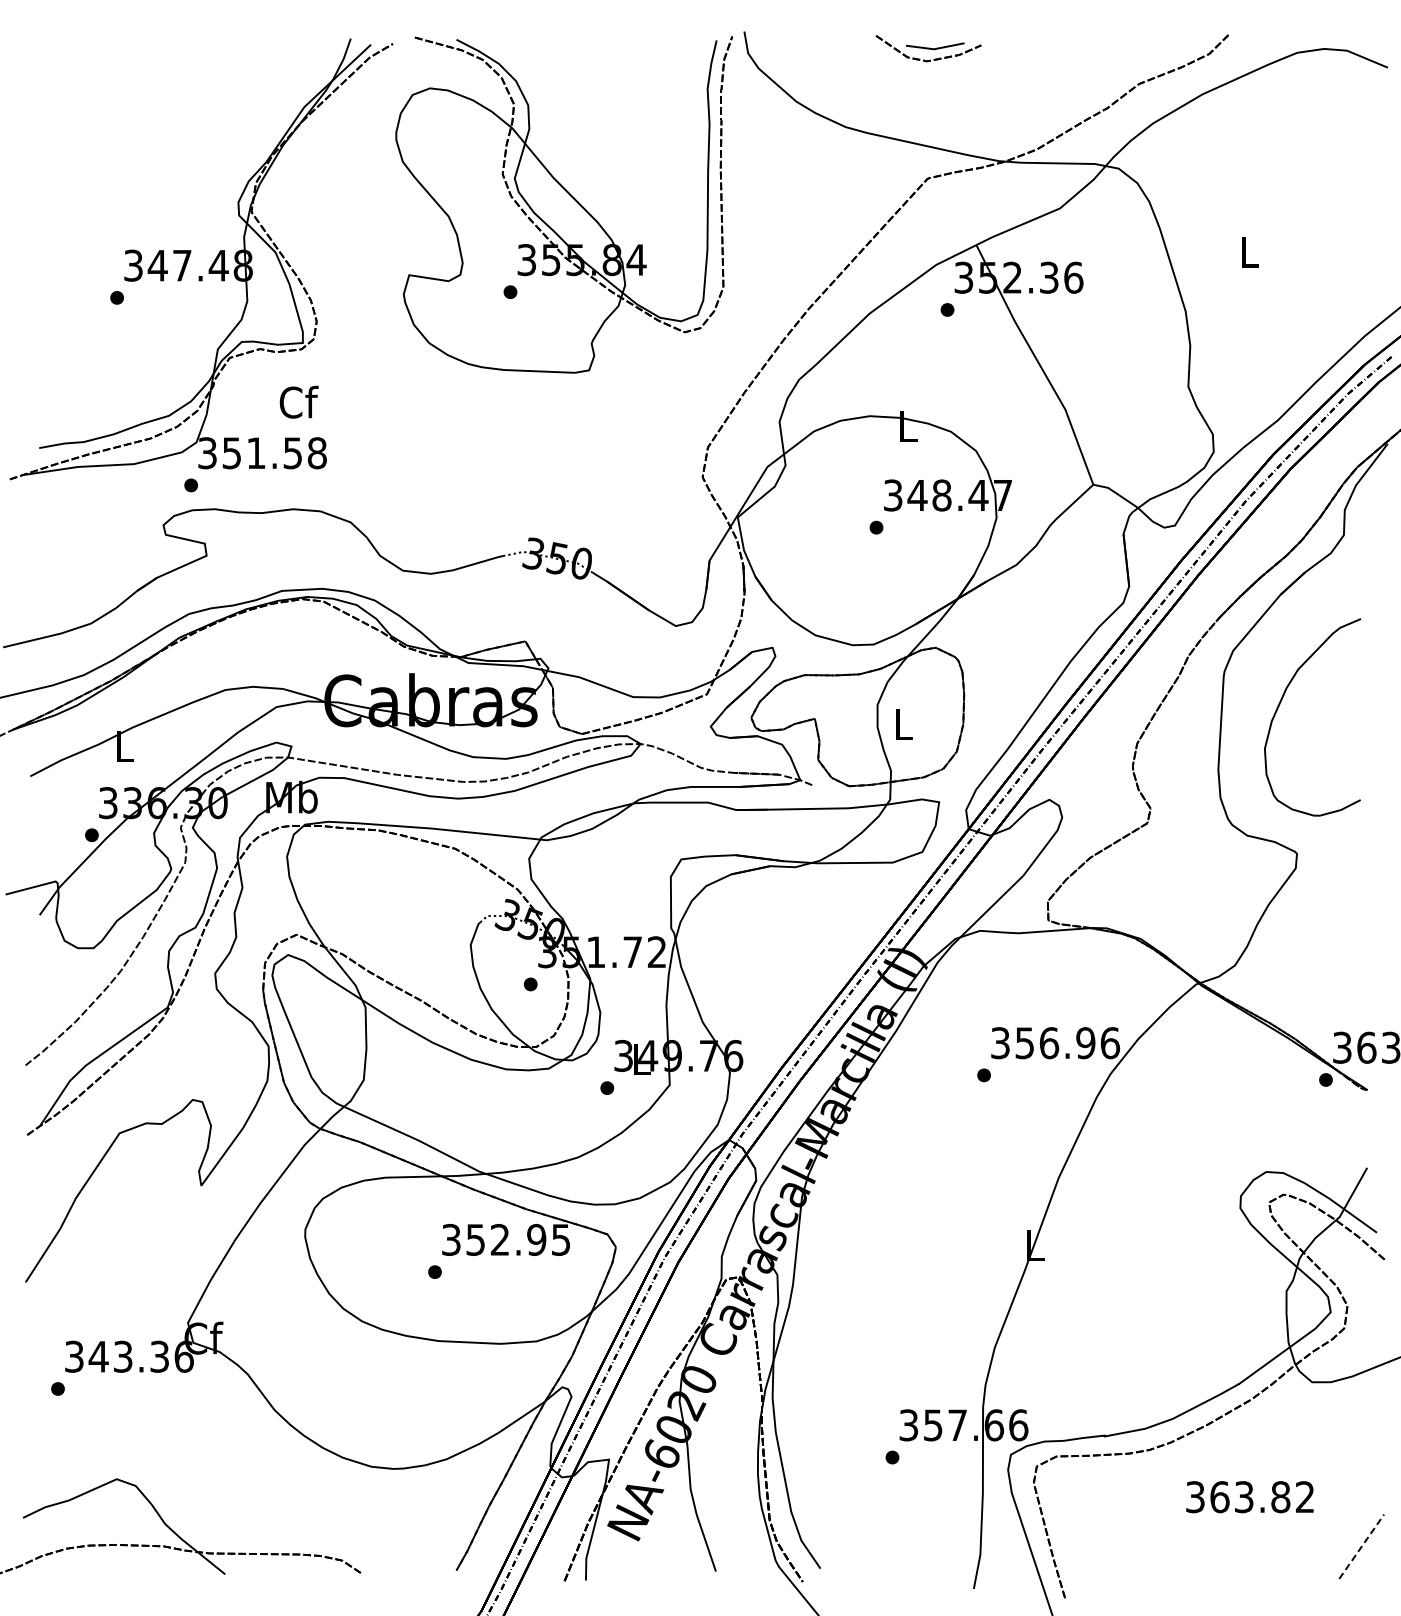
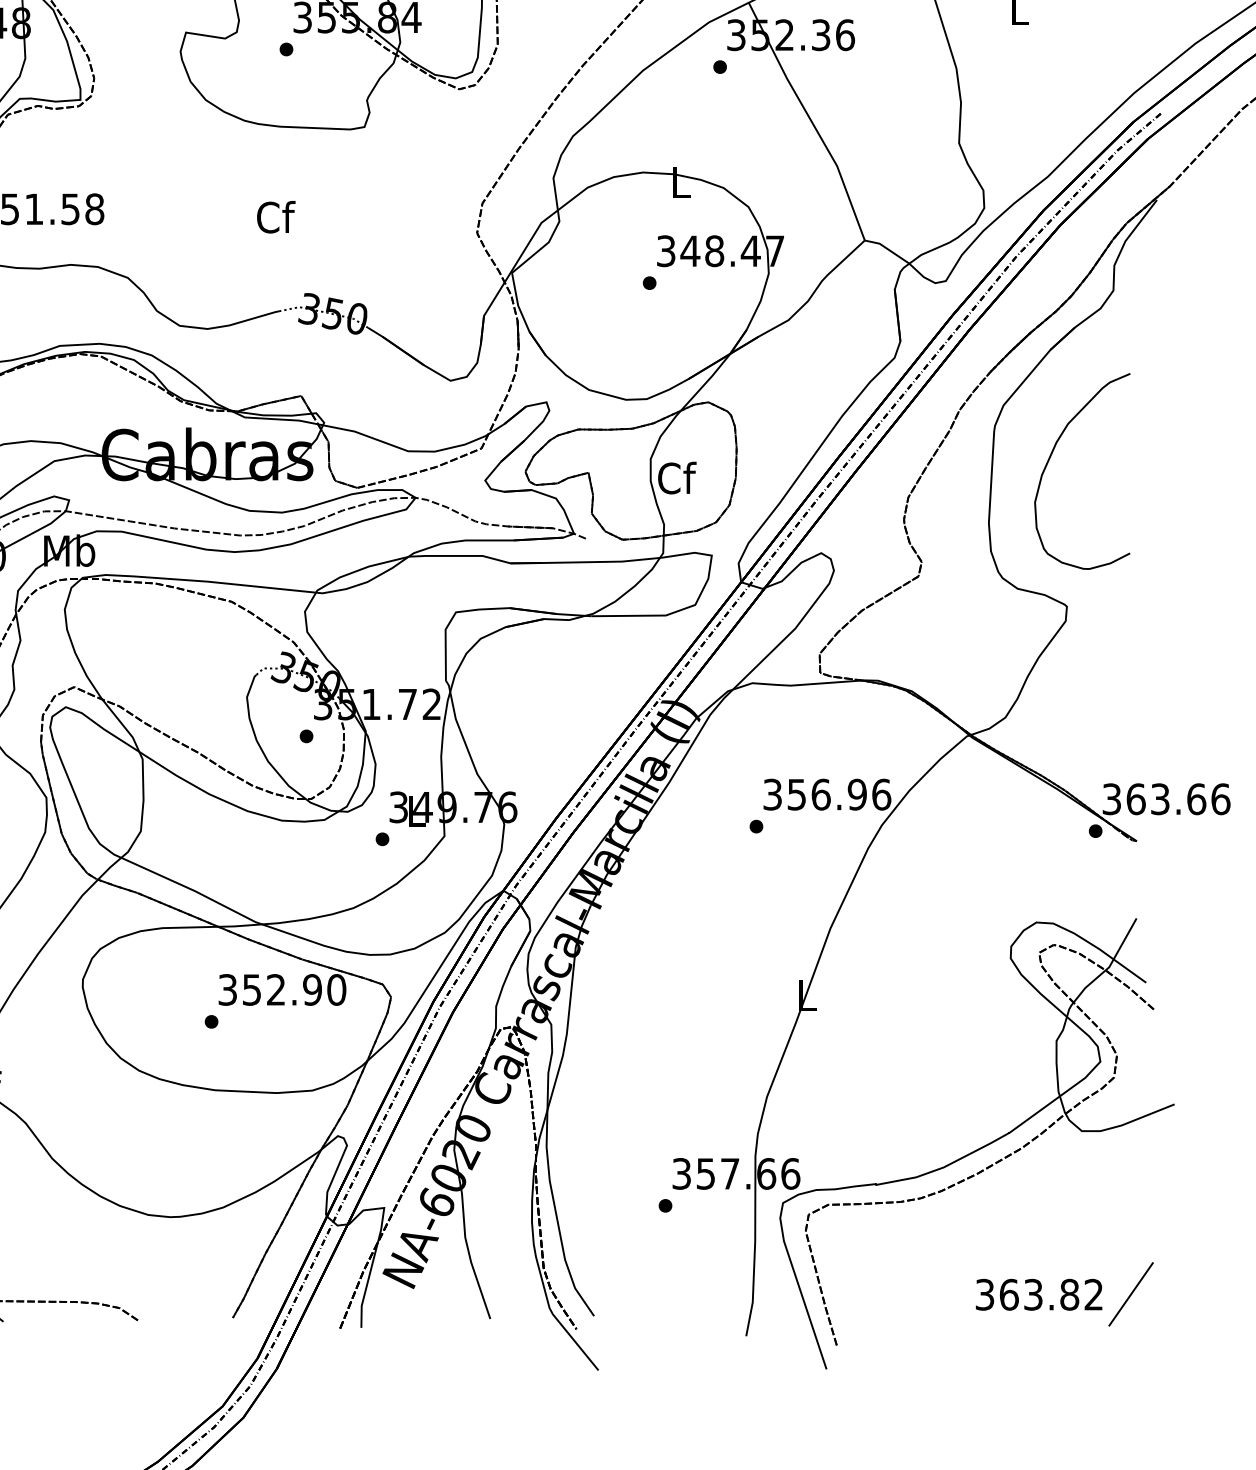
text: (298, 401) -> (275, 216), moved
text: (904, 723) -> (677, 477), L -> Cf
text: (560, 1239) -> (336, 989), 352.95 -> 352.90
text: (1249, 1497) -> (1038, 1295), moved
line: (1361, 1546) -> (1130, 1294), dashed -> solid

